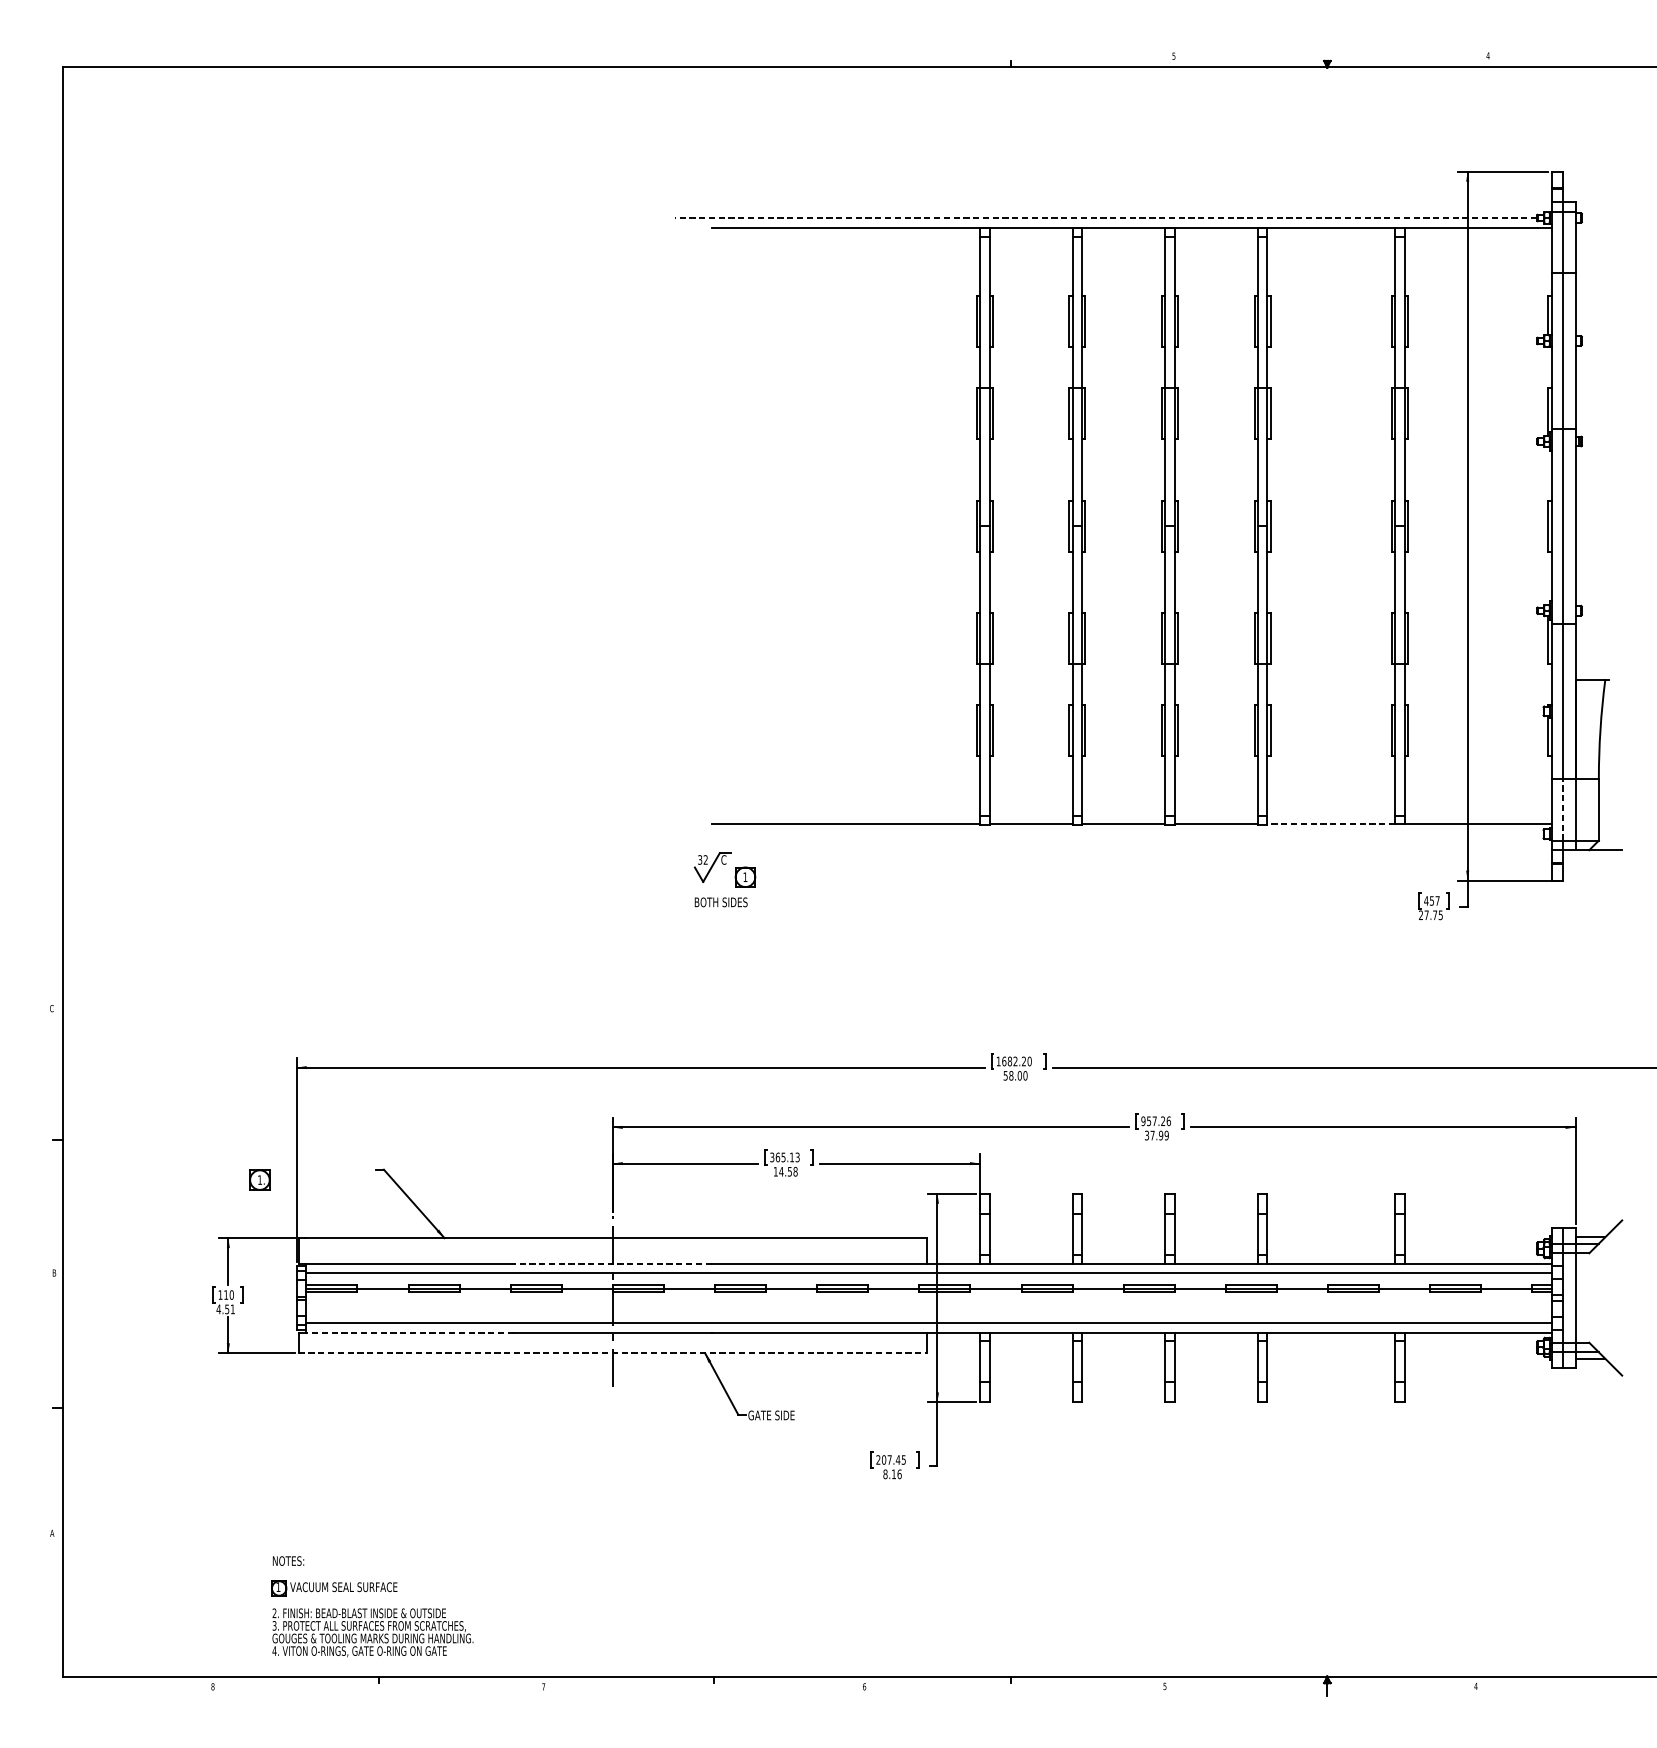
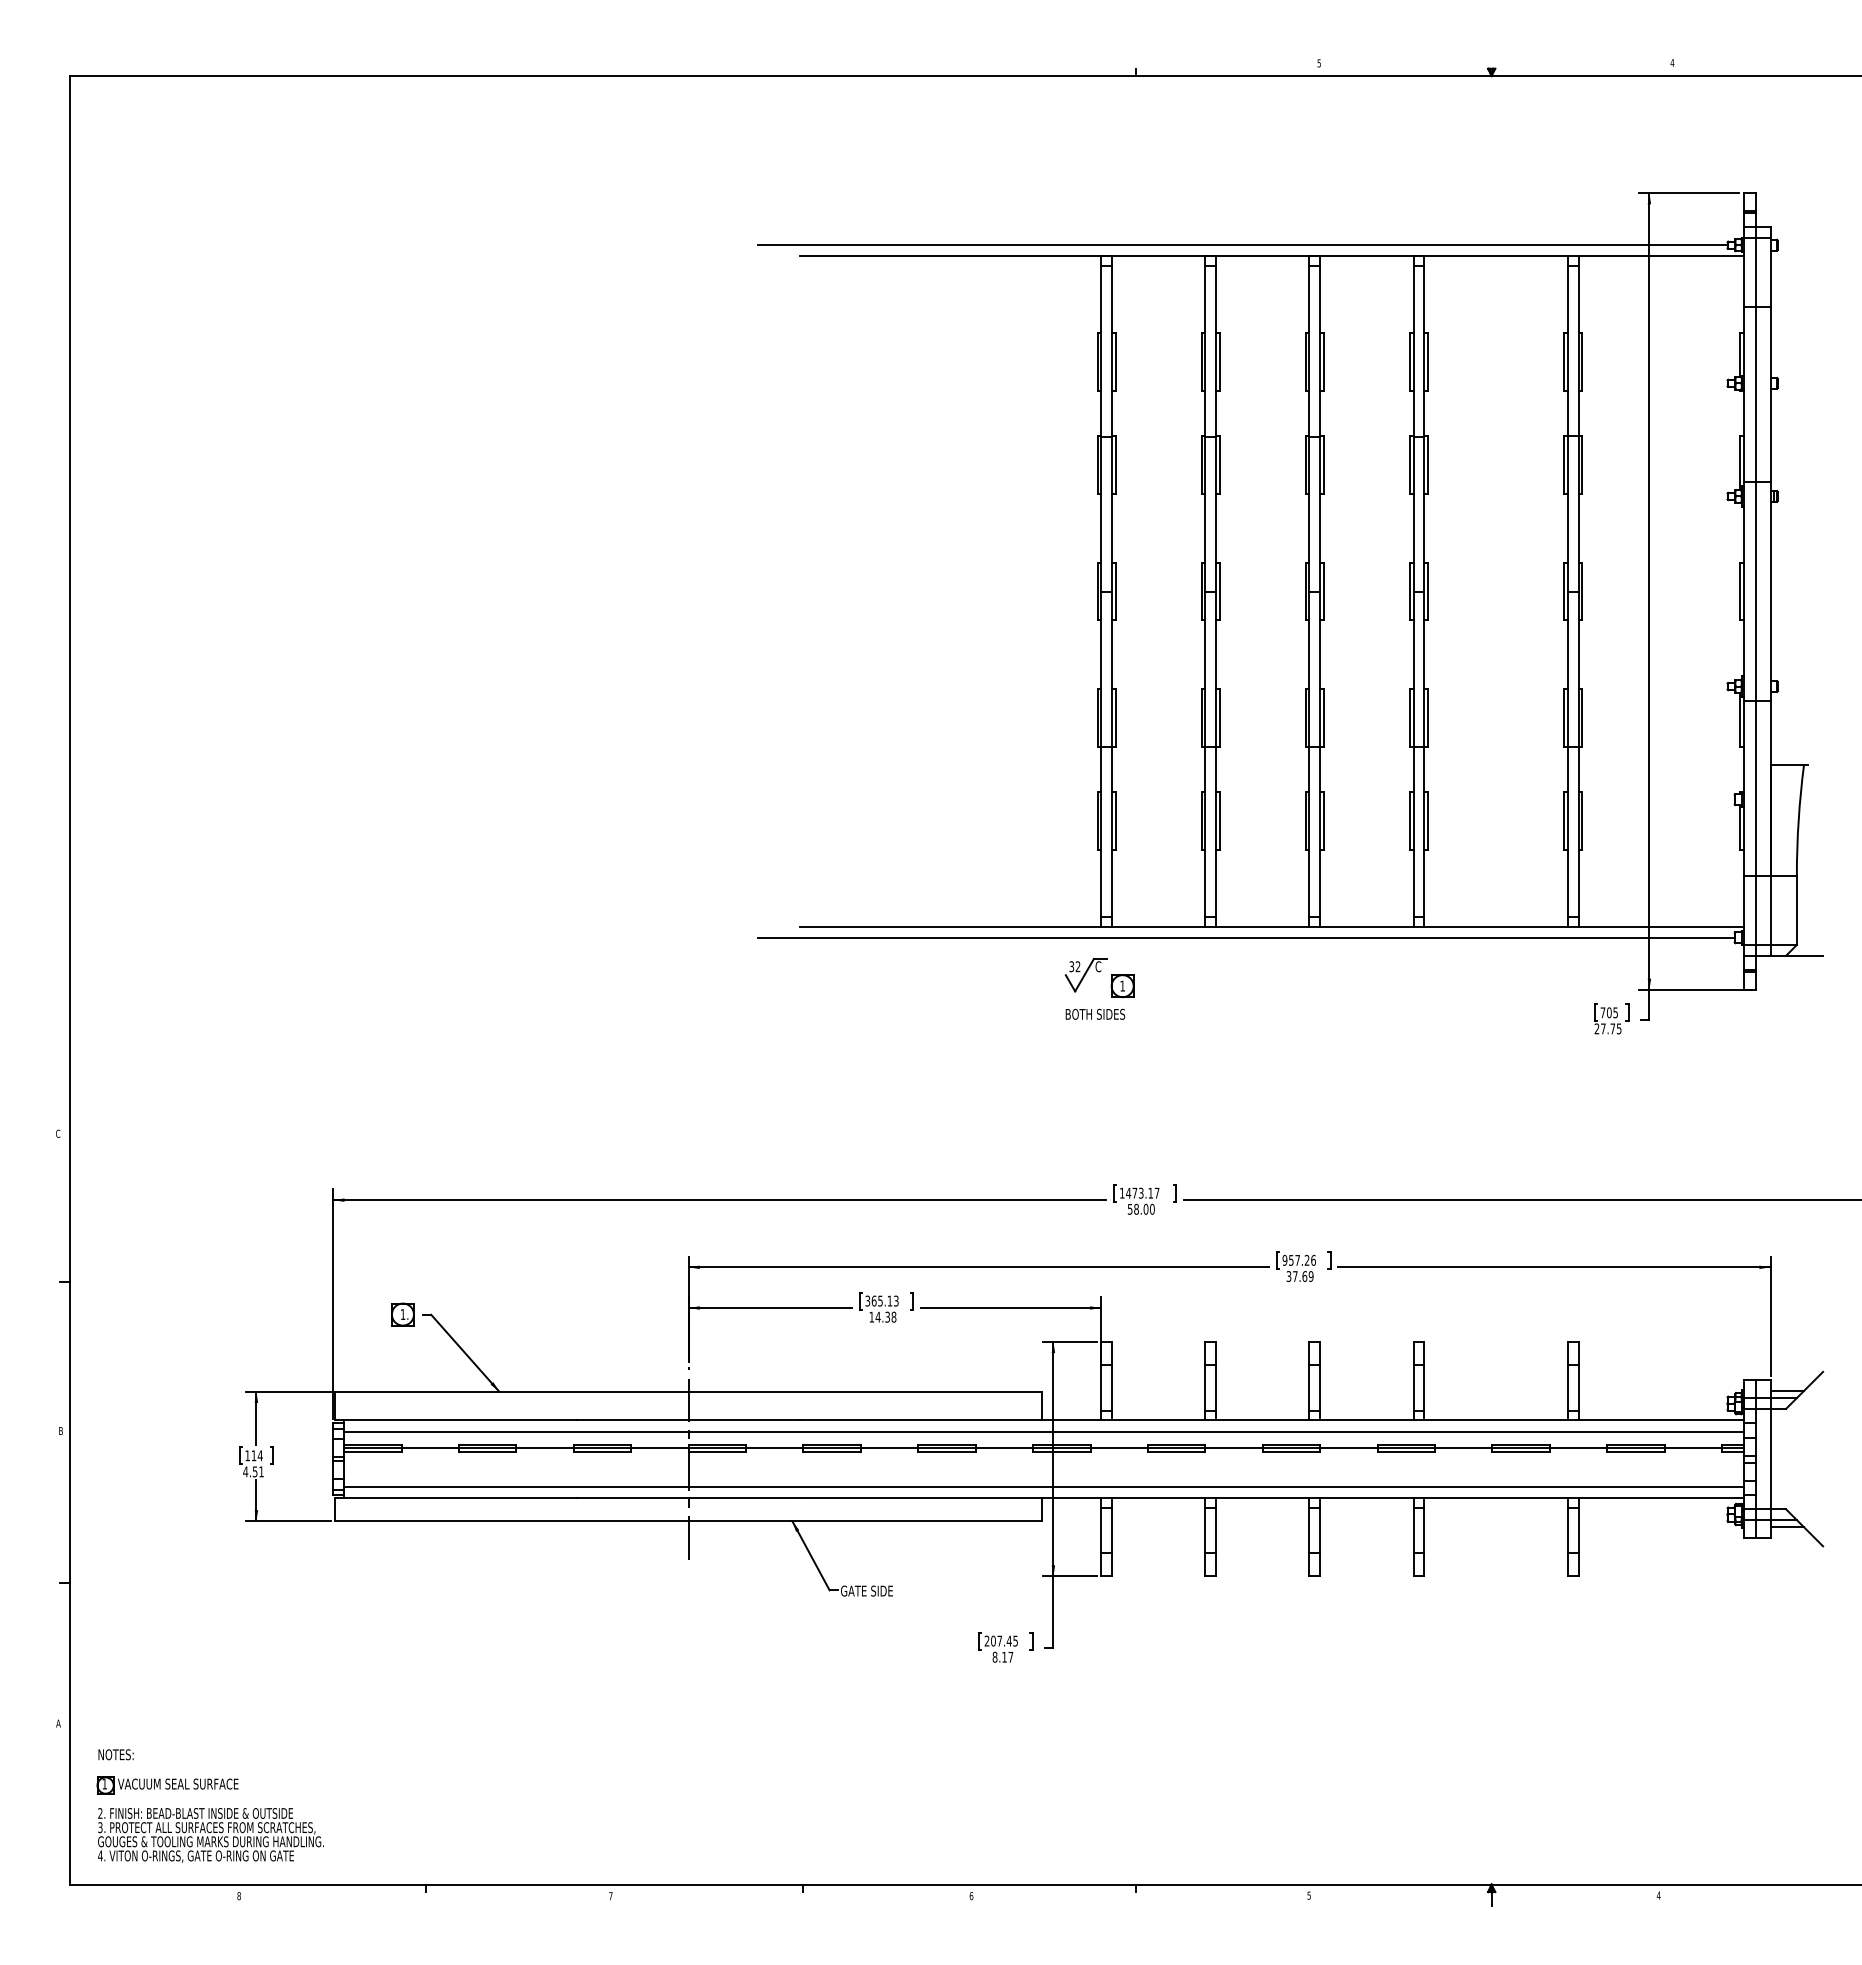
line: (1105, 218) -> (1242, 245), dashed -> solid
line: (1562, 809) -> (1756, 910), dashed -> solid
line: (1331, 824) -> (1496, 926), dashed -> solid
line: (1109, 833) -> (1246, 937), added
part: (734, 878) -> (1110, 987), moved
text: (1431, 900) -> (1608, 1012), 457 -> 705
text: (1016, 1060) -> (1142, 1192), 1682.20 -> 1473.17
text: (1160, 1135) -> (1304, 1276), 37.99 -> 37.69
text: (789, 1171) -> (887, 1316), 14.58 -> 14.38
part: (259, 1180) -> (402, 1314), moved
line: (612, 1263) -> (688, 1420), dashed -> solid
text: (231, 1294) -> (259, 1455), 110 -> 114
line: (409, 1332) -> (460, 1497), dashed -> solid
line: (613, 1353) -> (689, 1521), dashed -> solid
text: (899, 1473) -> (1010, 1656), 8.16 -> 8.17
part: (371, 1606) -> (209, 1805), moved

